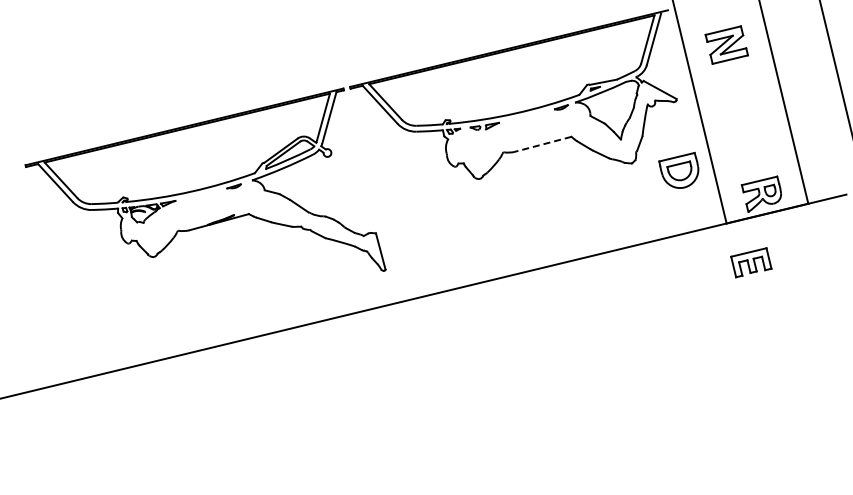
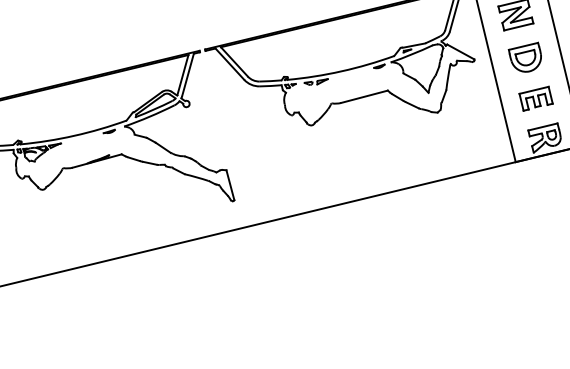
line: (542, 144) -> (363, 96), dashed -> solid
part: (678, 169) -> (524, 56), moved
part: (751, 262) -> (536, 98), moved

